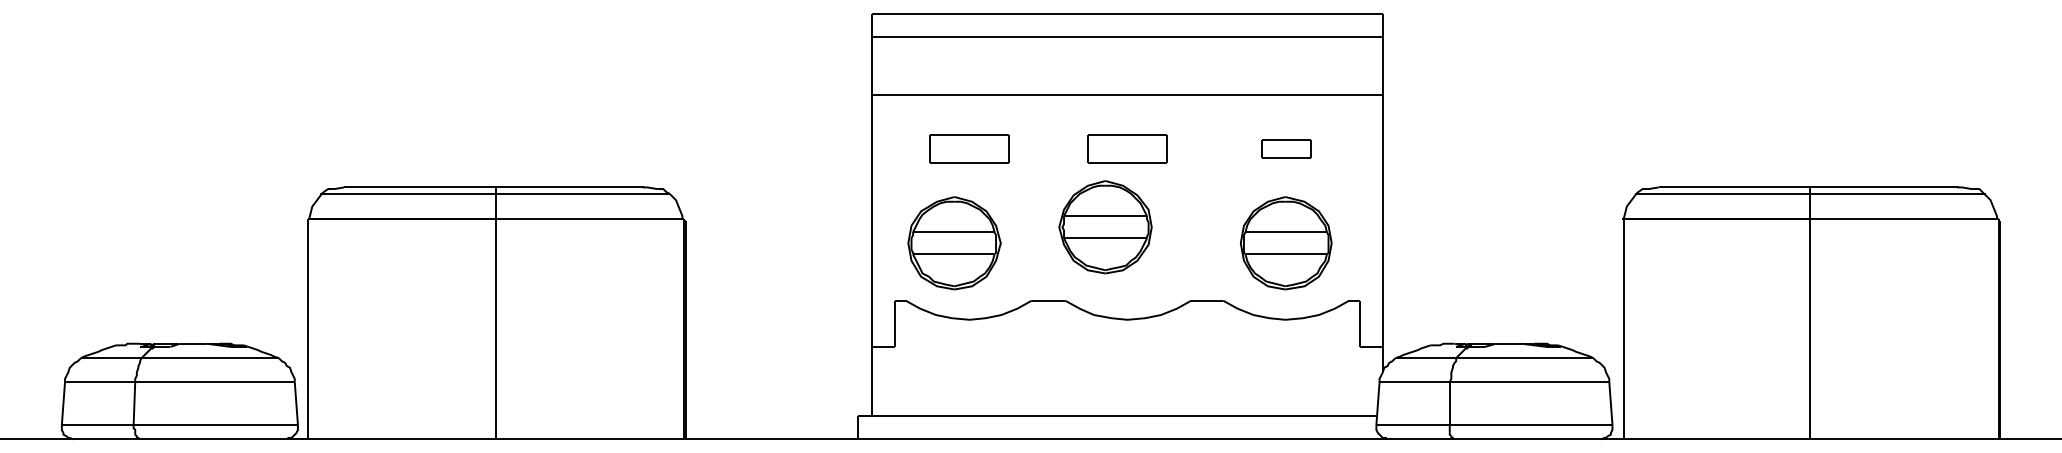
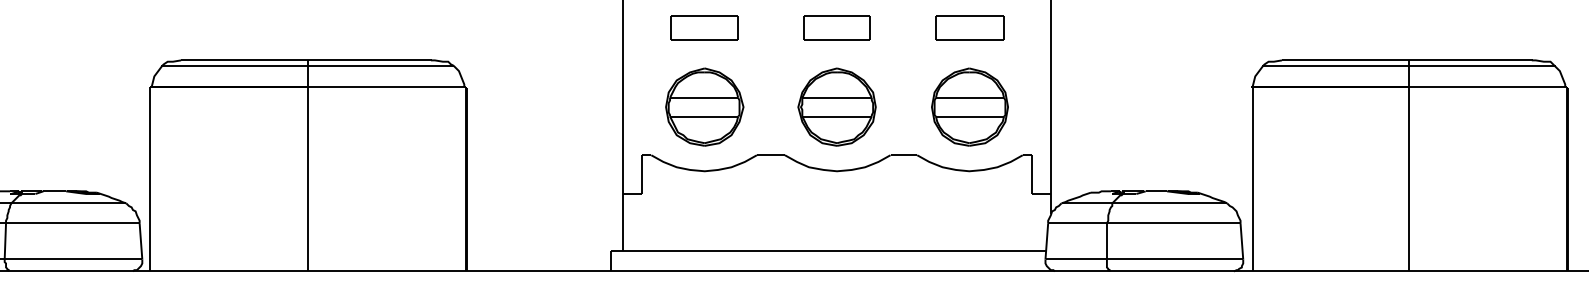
part: (1286, 148) -> (970, 27), size x1.67
part: (1105, 227) -> (837, 107), moved
part: (954, 243) -> (704, 107), moved

